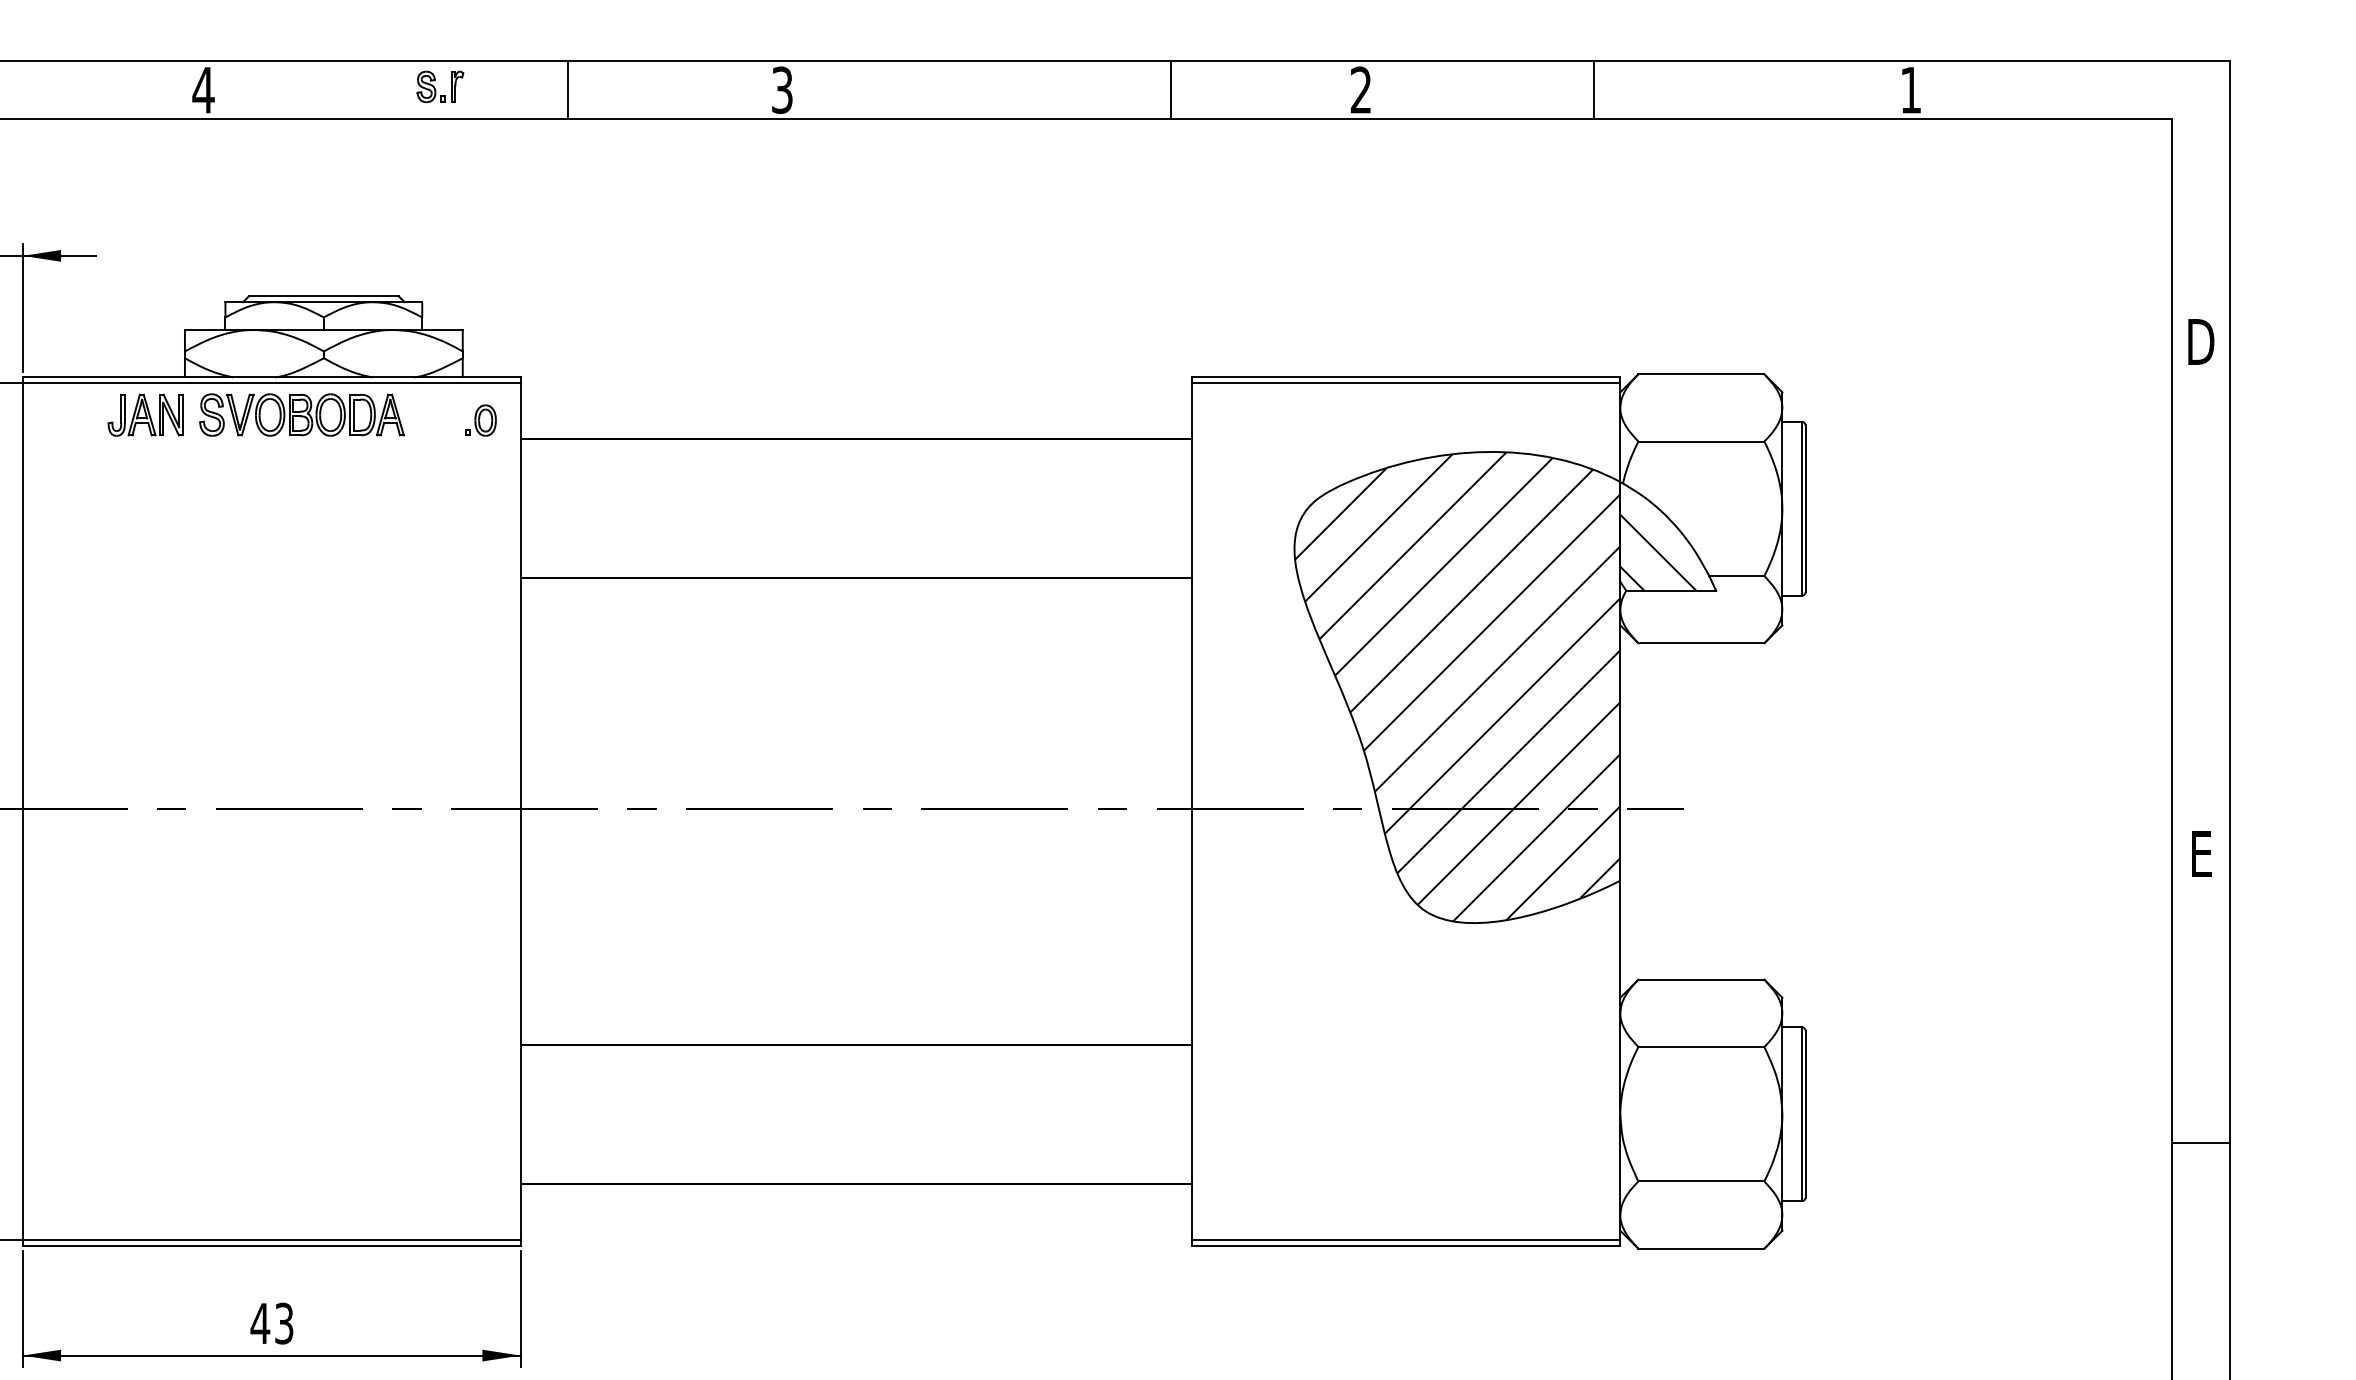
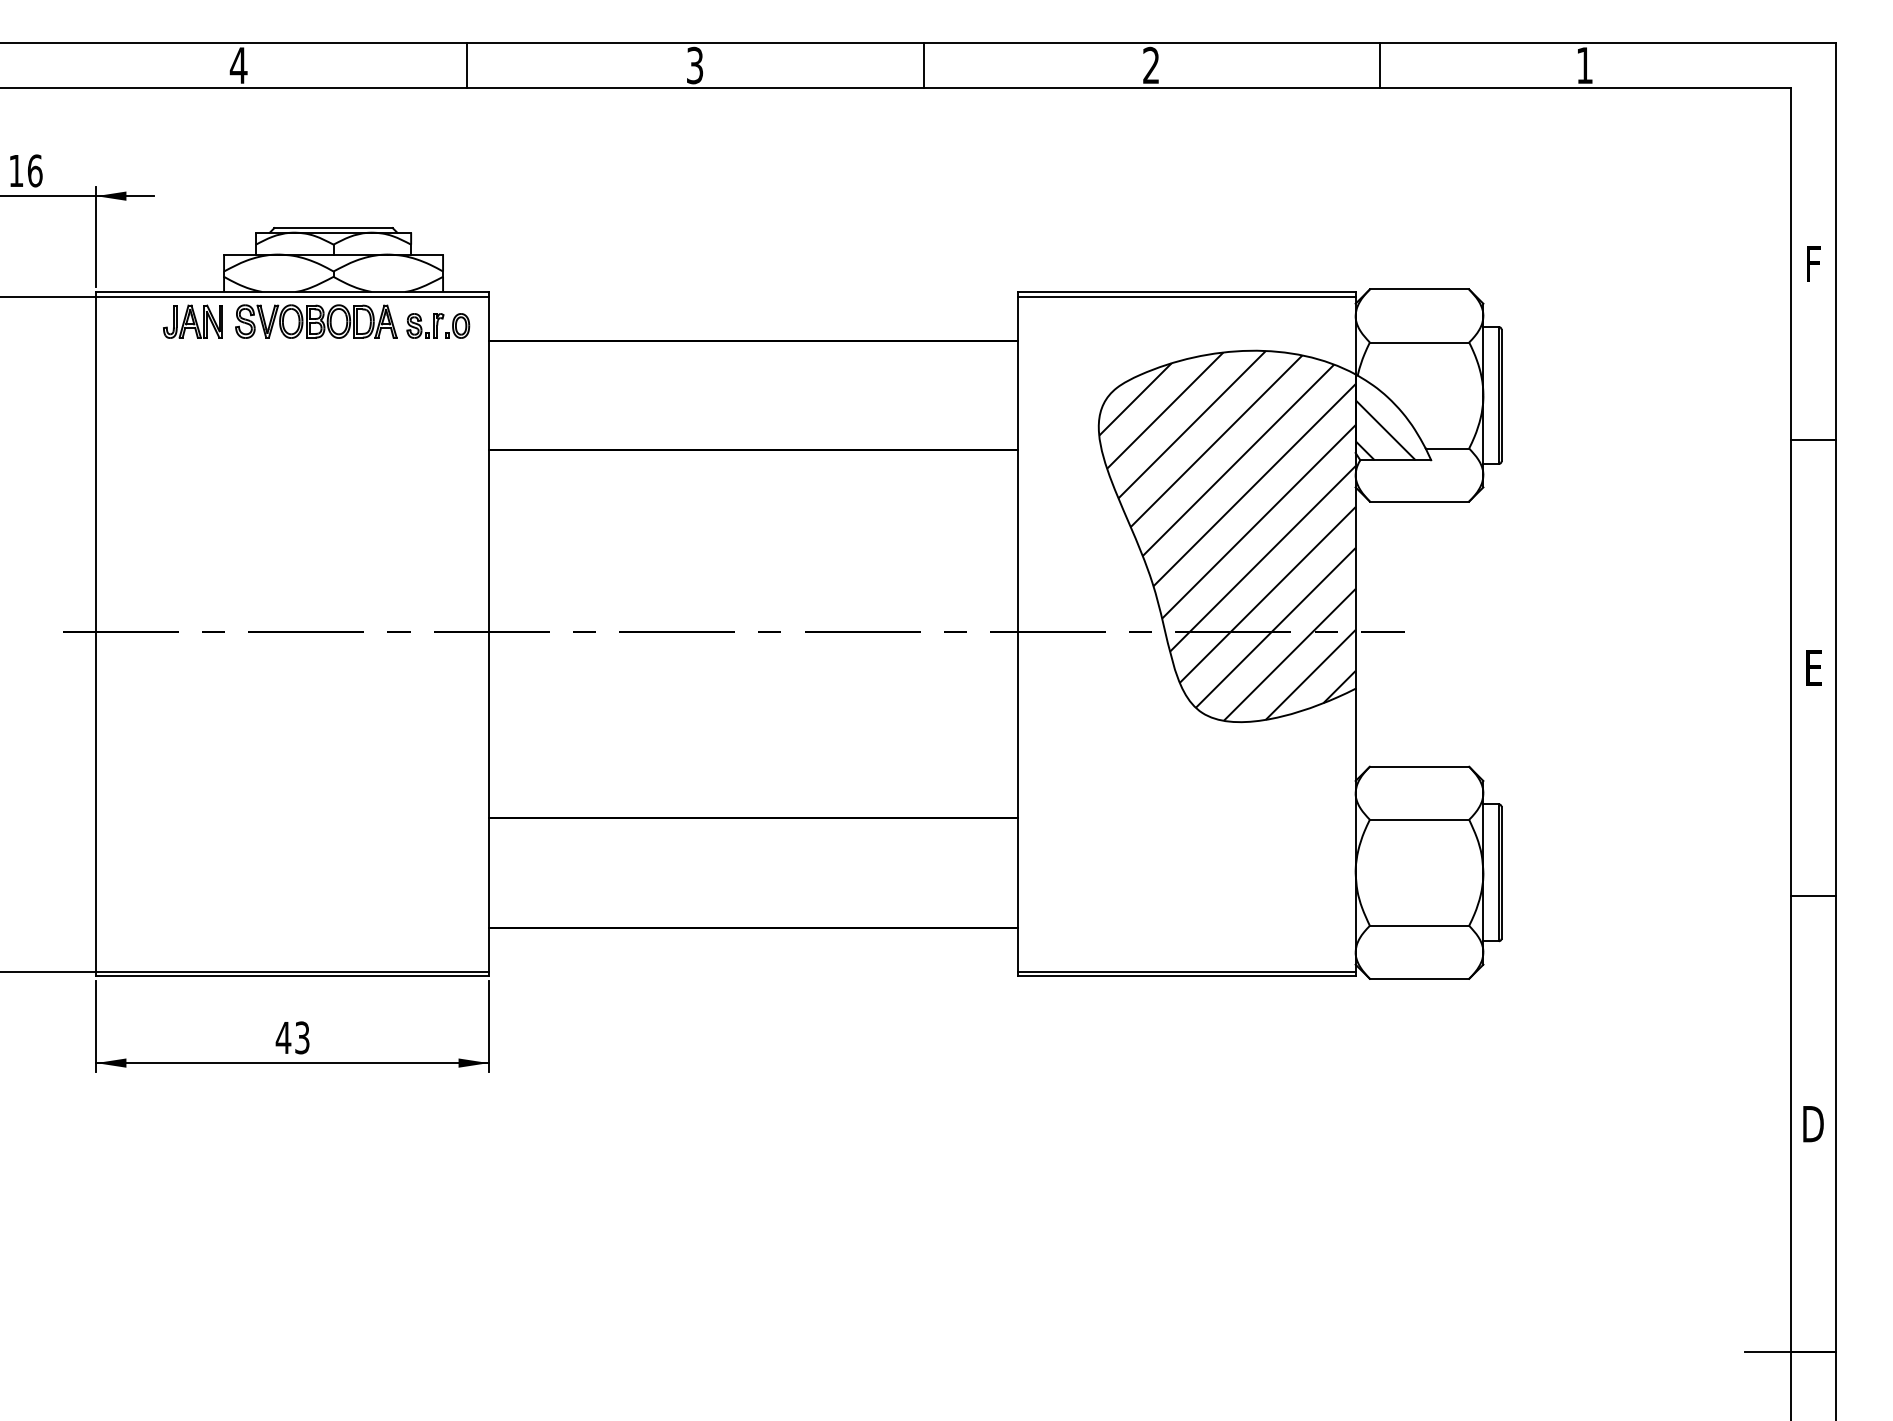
part: (440, 86) -> (425, 325), moved
line: (568, 90) -> (467, 65), moved
line: (1171, 90) -> (923, 65), moved
line: (1593, 90) -> (1379, 65), moved
text: (2201, 342) -> (1813, 264), D -> F
line: (2201, 564) -> (1813, 439), added

